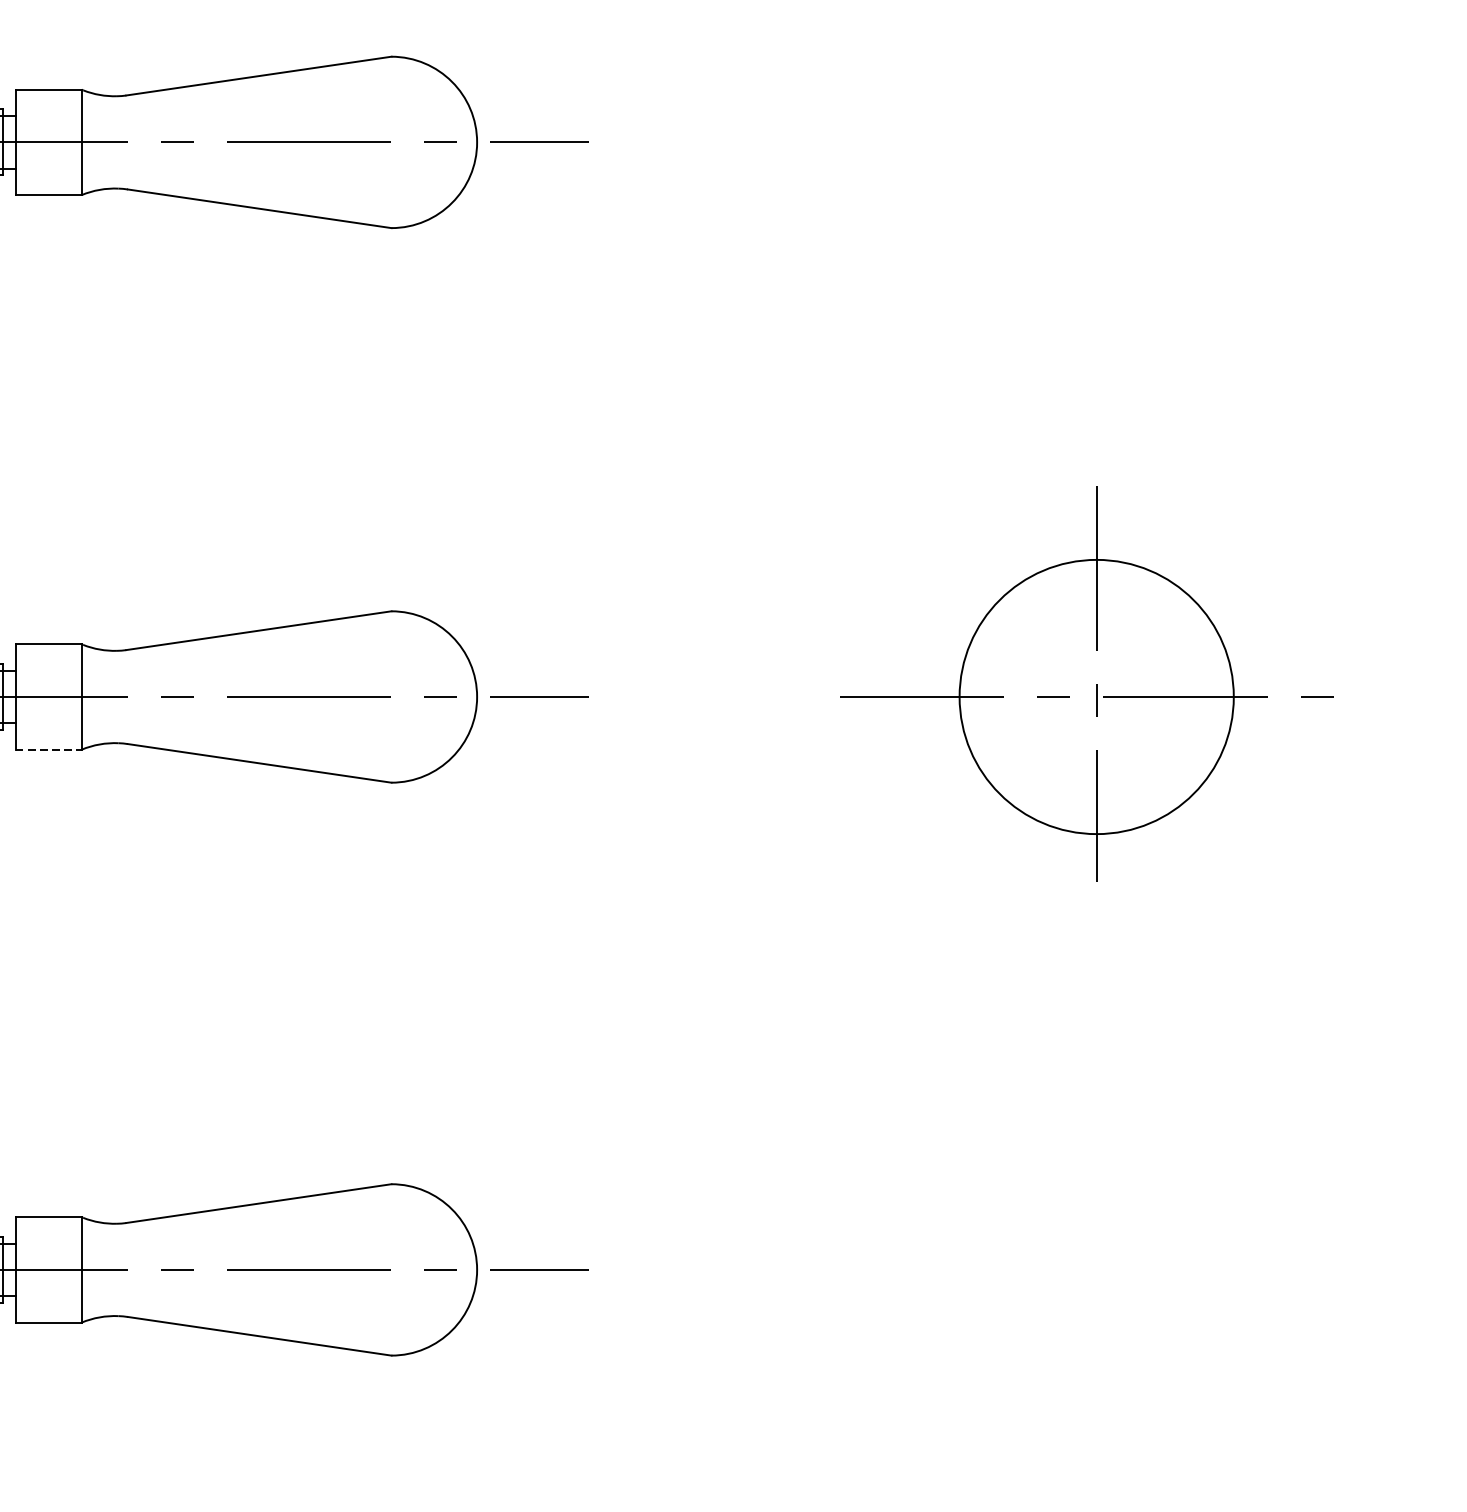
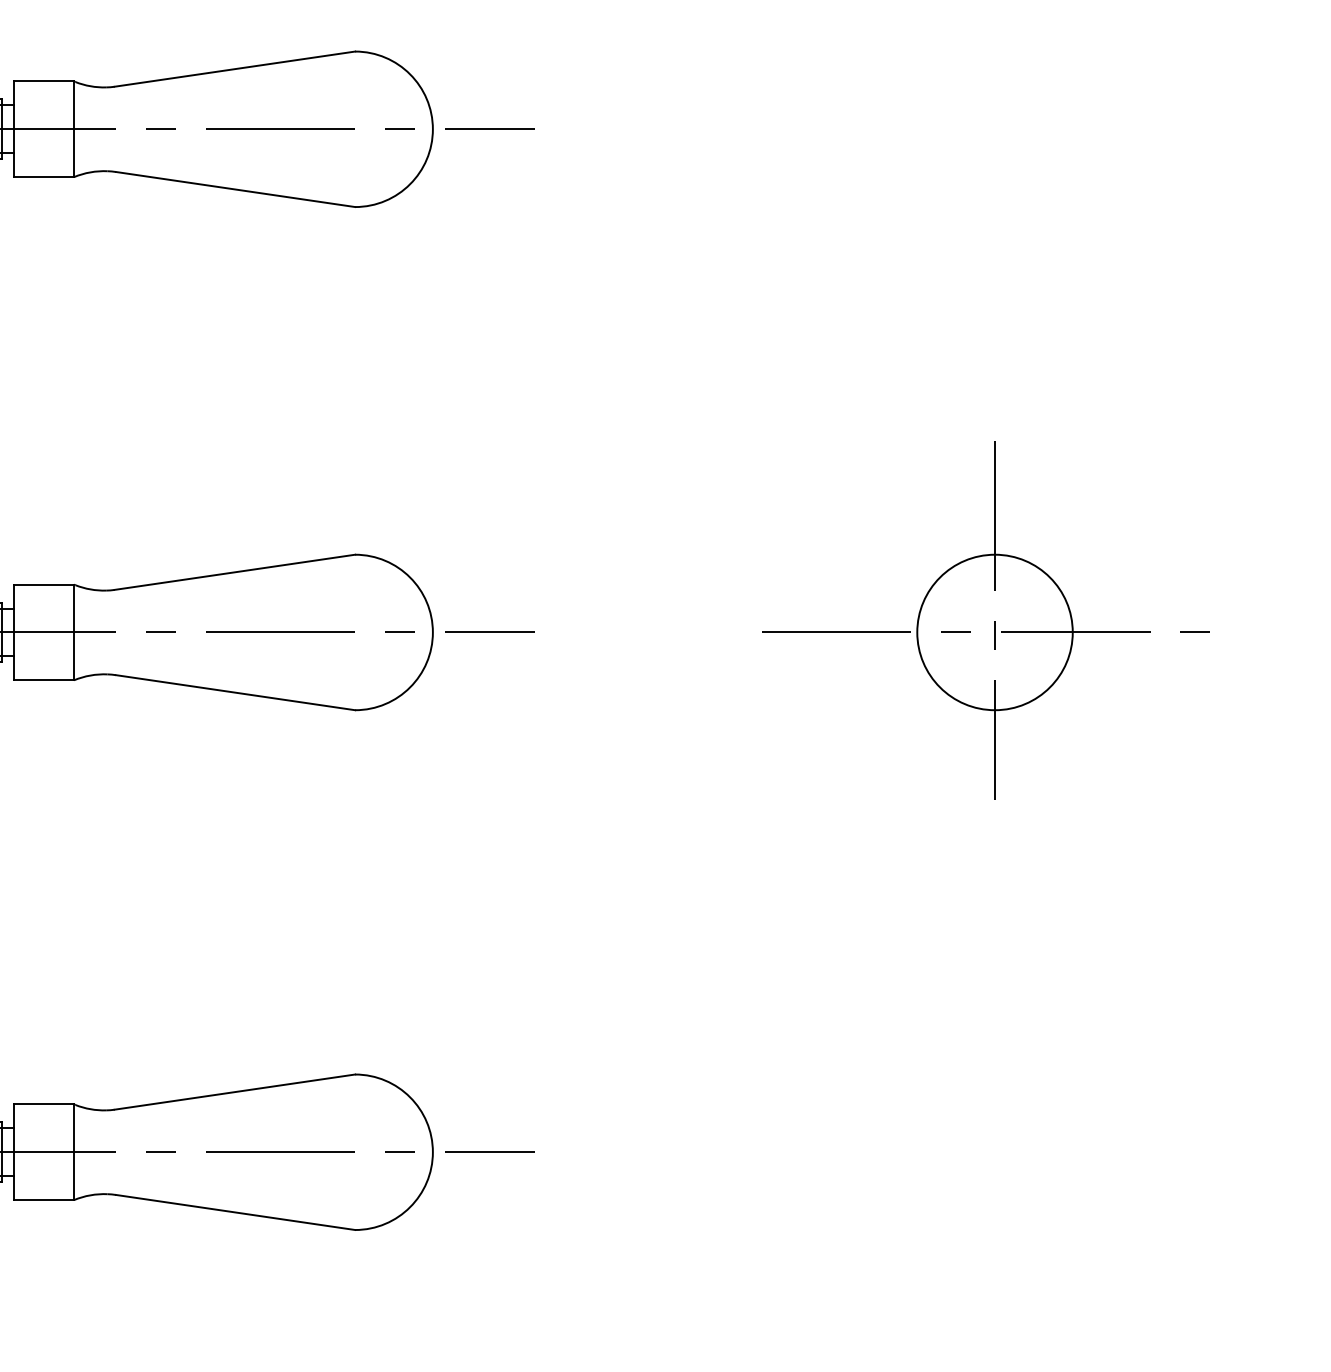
circle: (1096, 697) -> (994, 632), size x0.62
line: (49, 749) -> (44, 680), dashed -> solid

